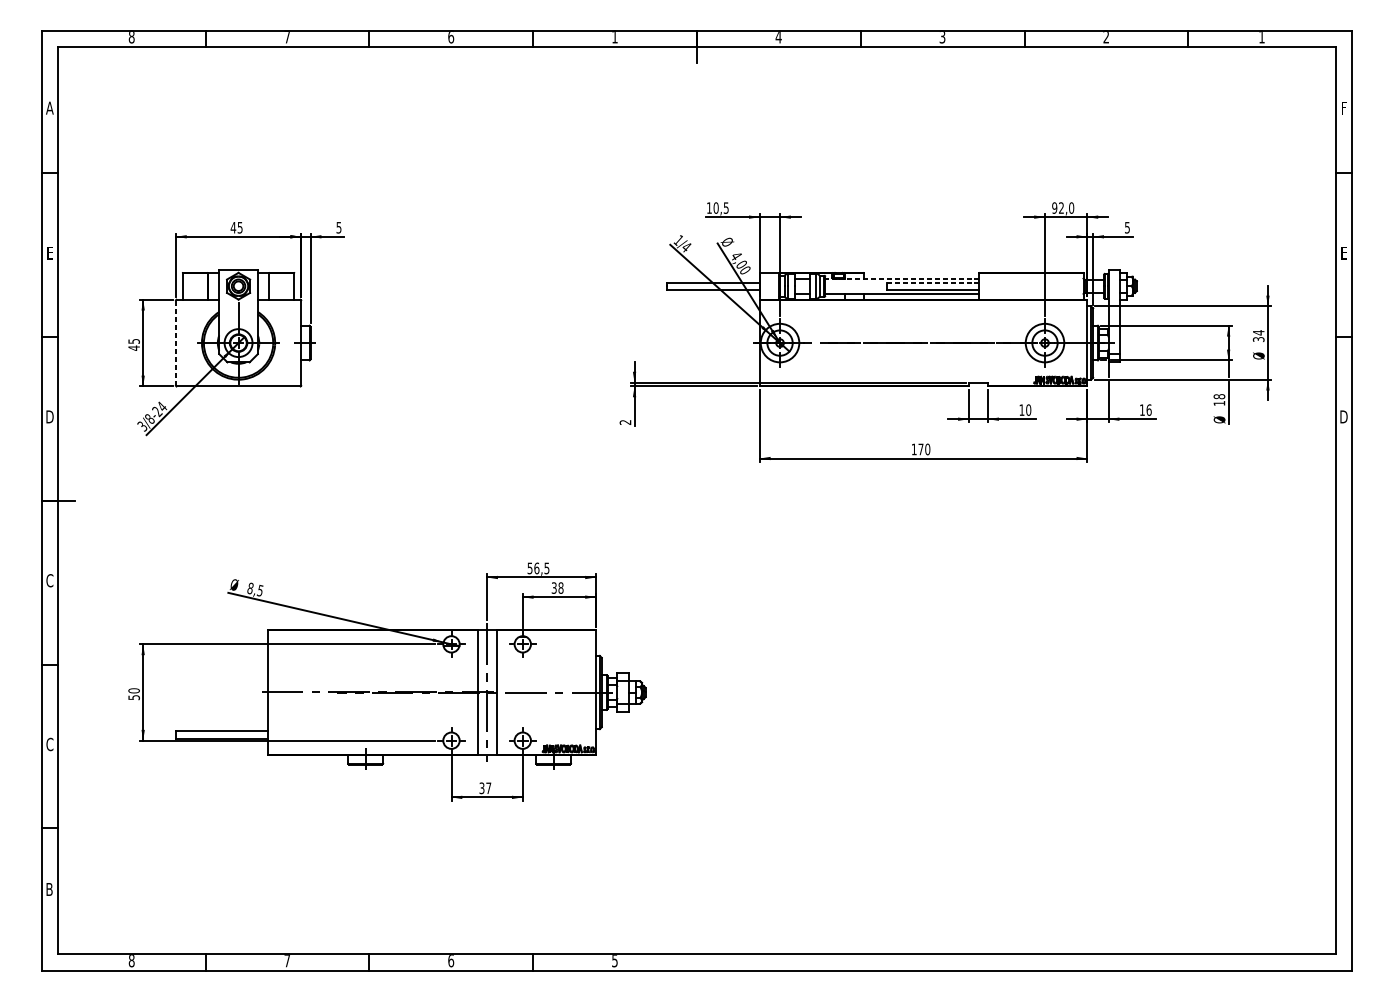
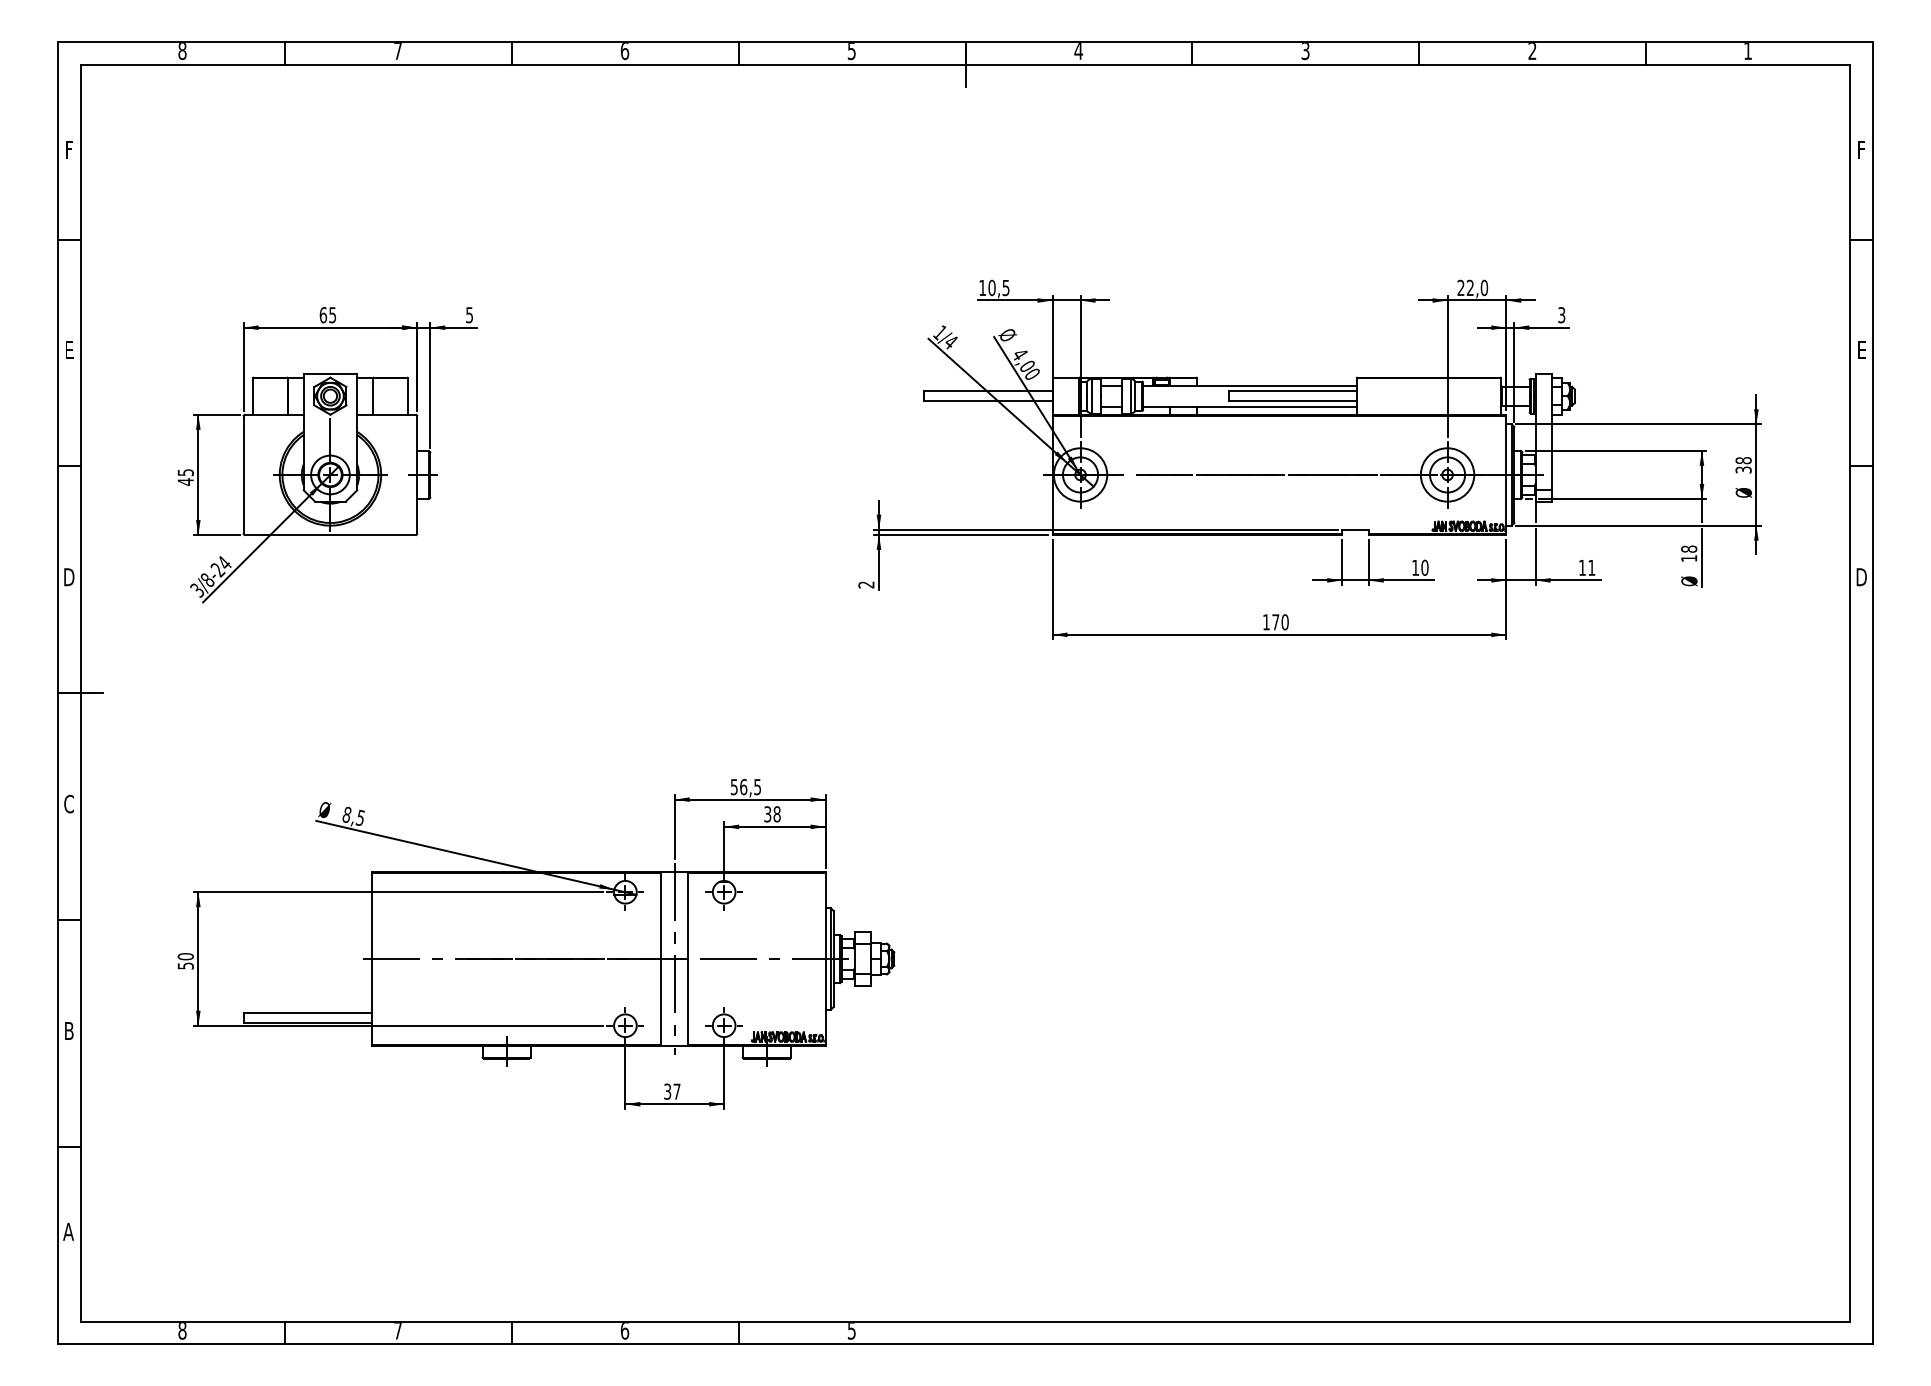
text: (614, 37) -> (851, 51), 1 -> 5
text: (49, 108) -> (68, 149), A -> F
text: (1054, 208) -> (1460, 288), 92,0 -> 22,0
text: (233, 227) -> (323, 315), 45 -> 65
text: (1127, 227) -> (1561, 314), 5 -> 3
line: (902, 278) -> (1250, 385), dashed -> solid
line: (933, 282) -> (1292, 391), dashed -> solid
text: (1258, 332) -> (1743, 460), 34 -> 38
line: (175, 342) -> (243, 474), dashed -> solid
text: (1148, 409) -> (1591, 567), 16 -> 11
text: (49, 744) -> (68, 1030), C -> B
text: (49, 889) -> (68, 1231), B -> A

